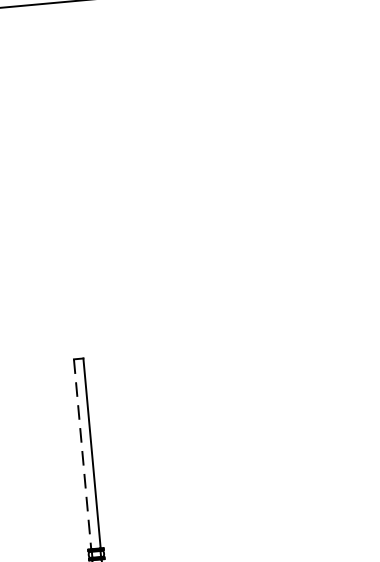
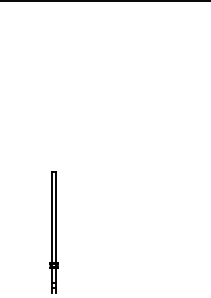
line: (81, 454) -> (51, 217), dashed -> solid

